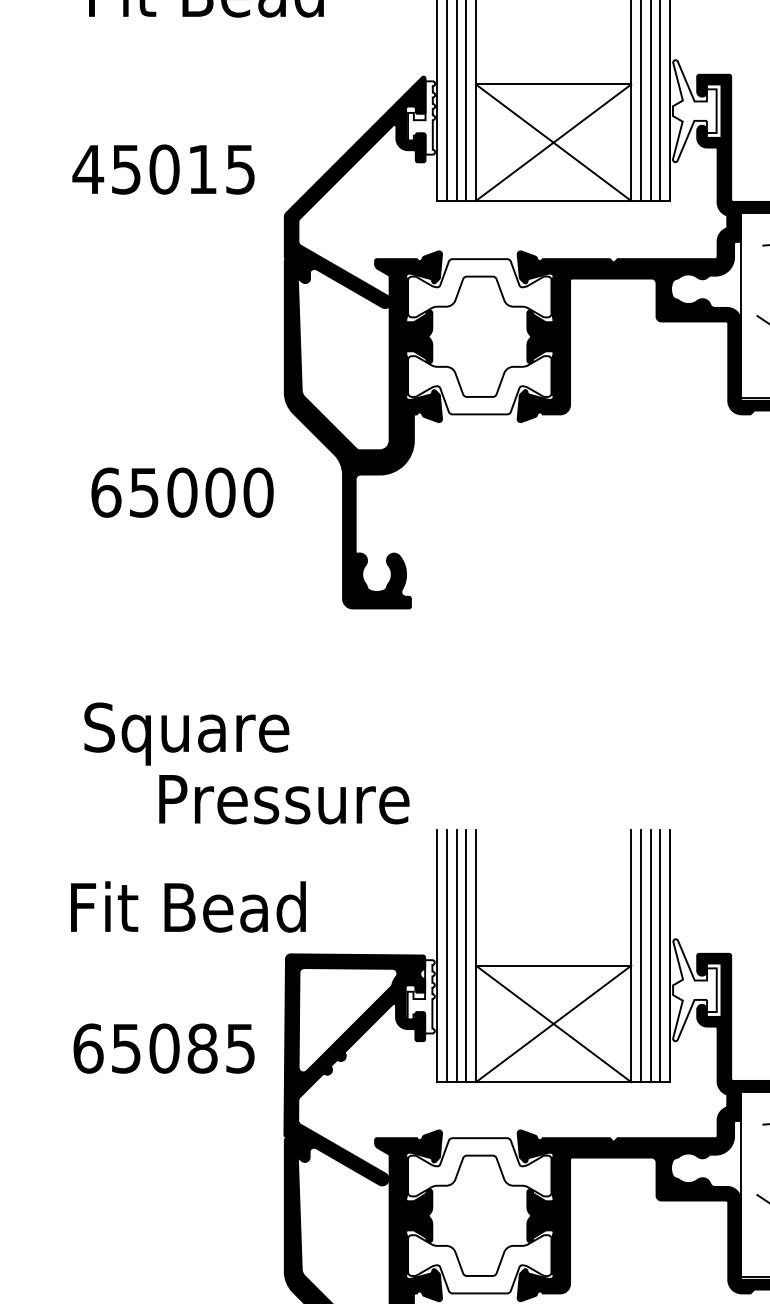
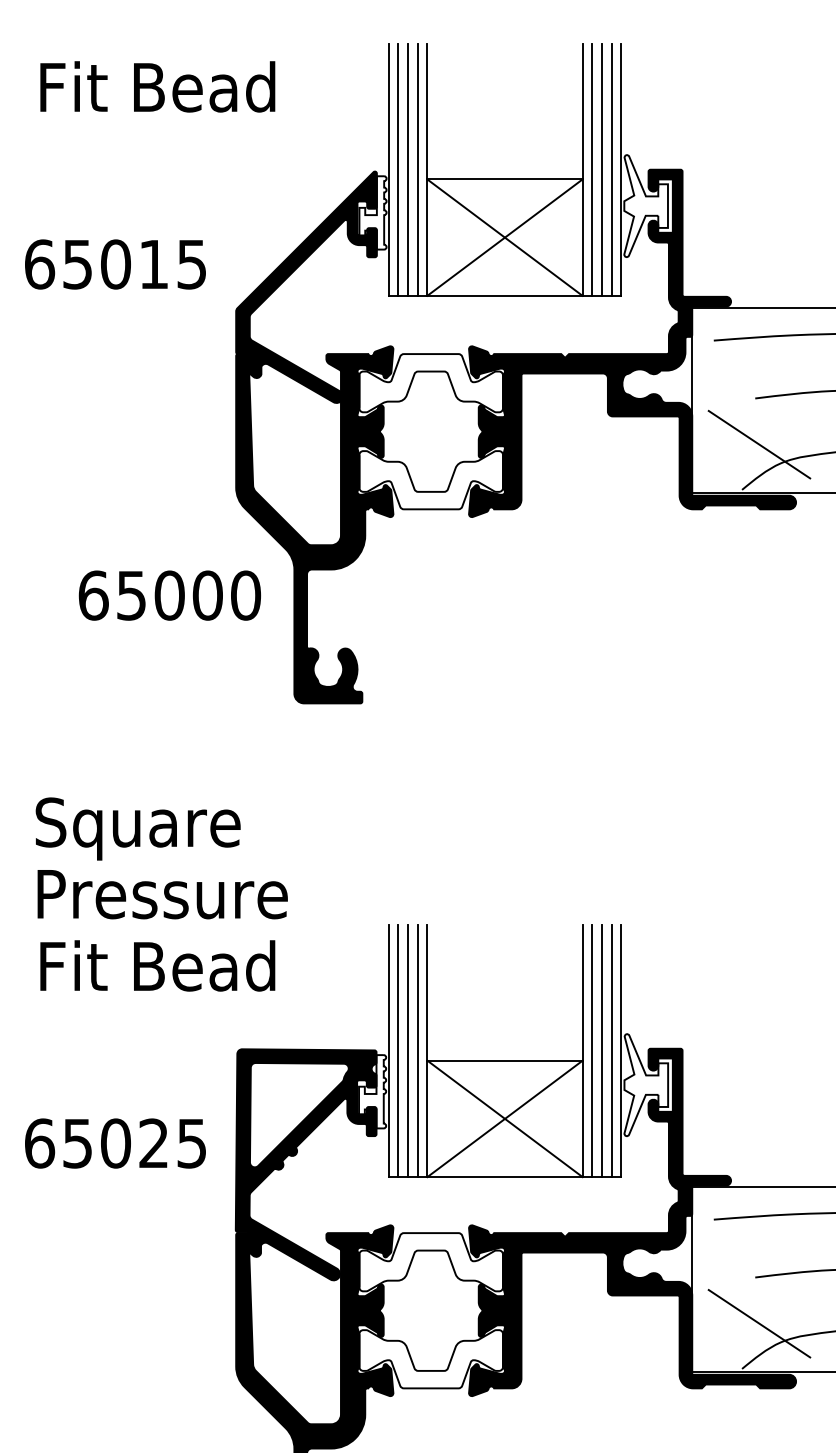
text: (88, 169) -> (39, 264), 45015 -> 65015
text: (182, 492) -> (169, 595), moved
text: (284, 799) -> (162, 894), moved
text: (188, 906) -> (157, 965), moved
text: (202, 1048) -> (153, 1143), 65085 -> 65025

